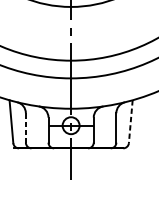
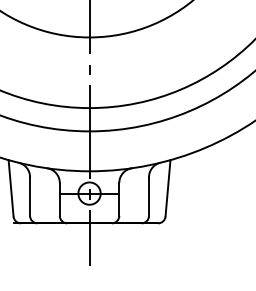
line: (130, 121) -> (167, 188), dashed -> solid
line: (26, 128) -> (30, 197), dashed -> solid

